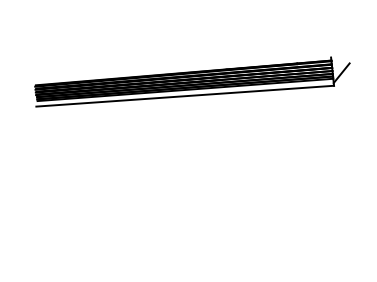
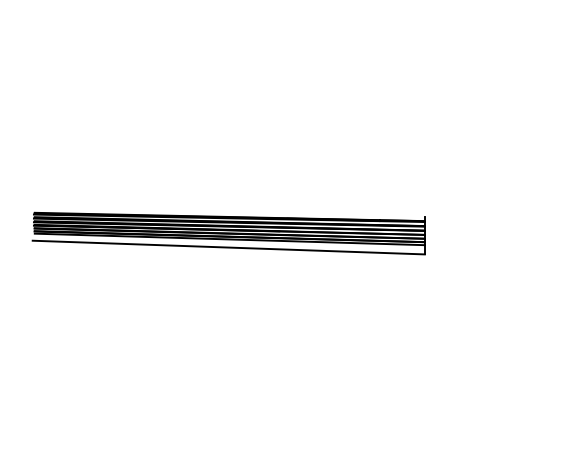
line: (341, 72) -> (436, 238), removed

